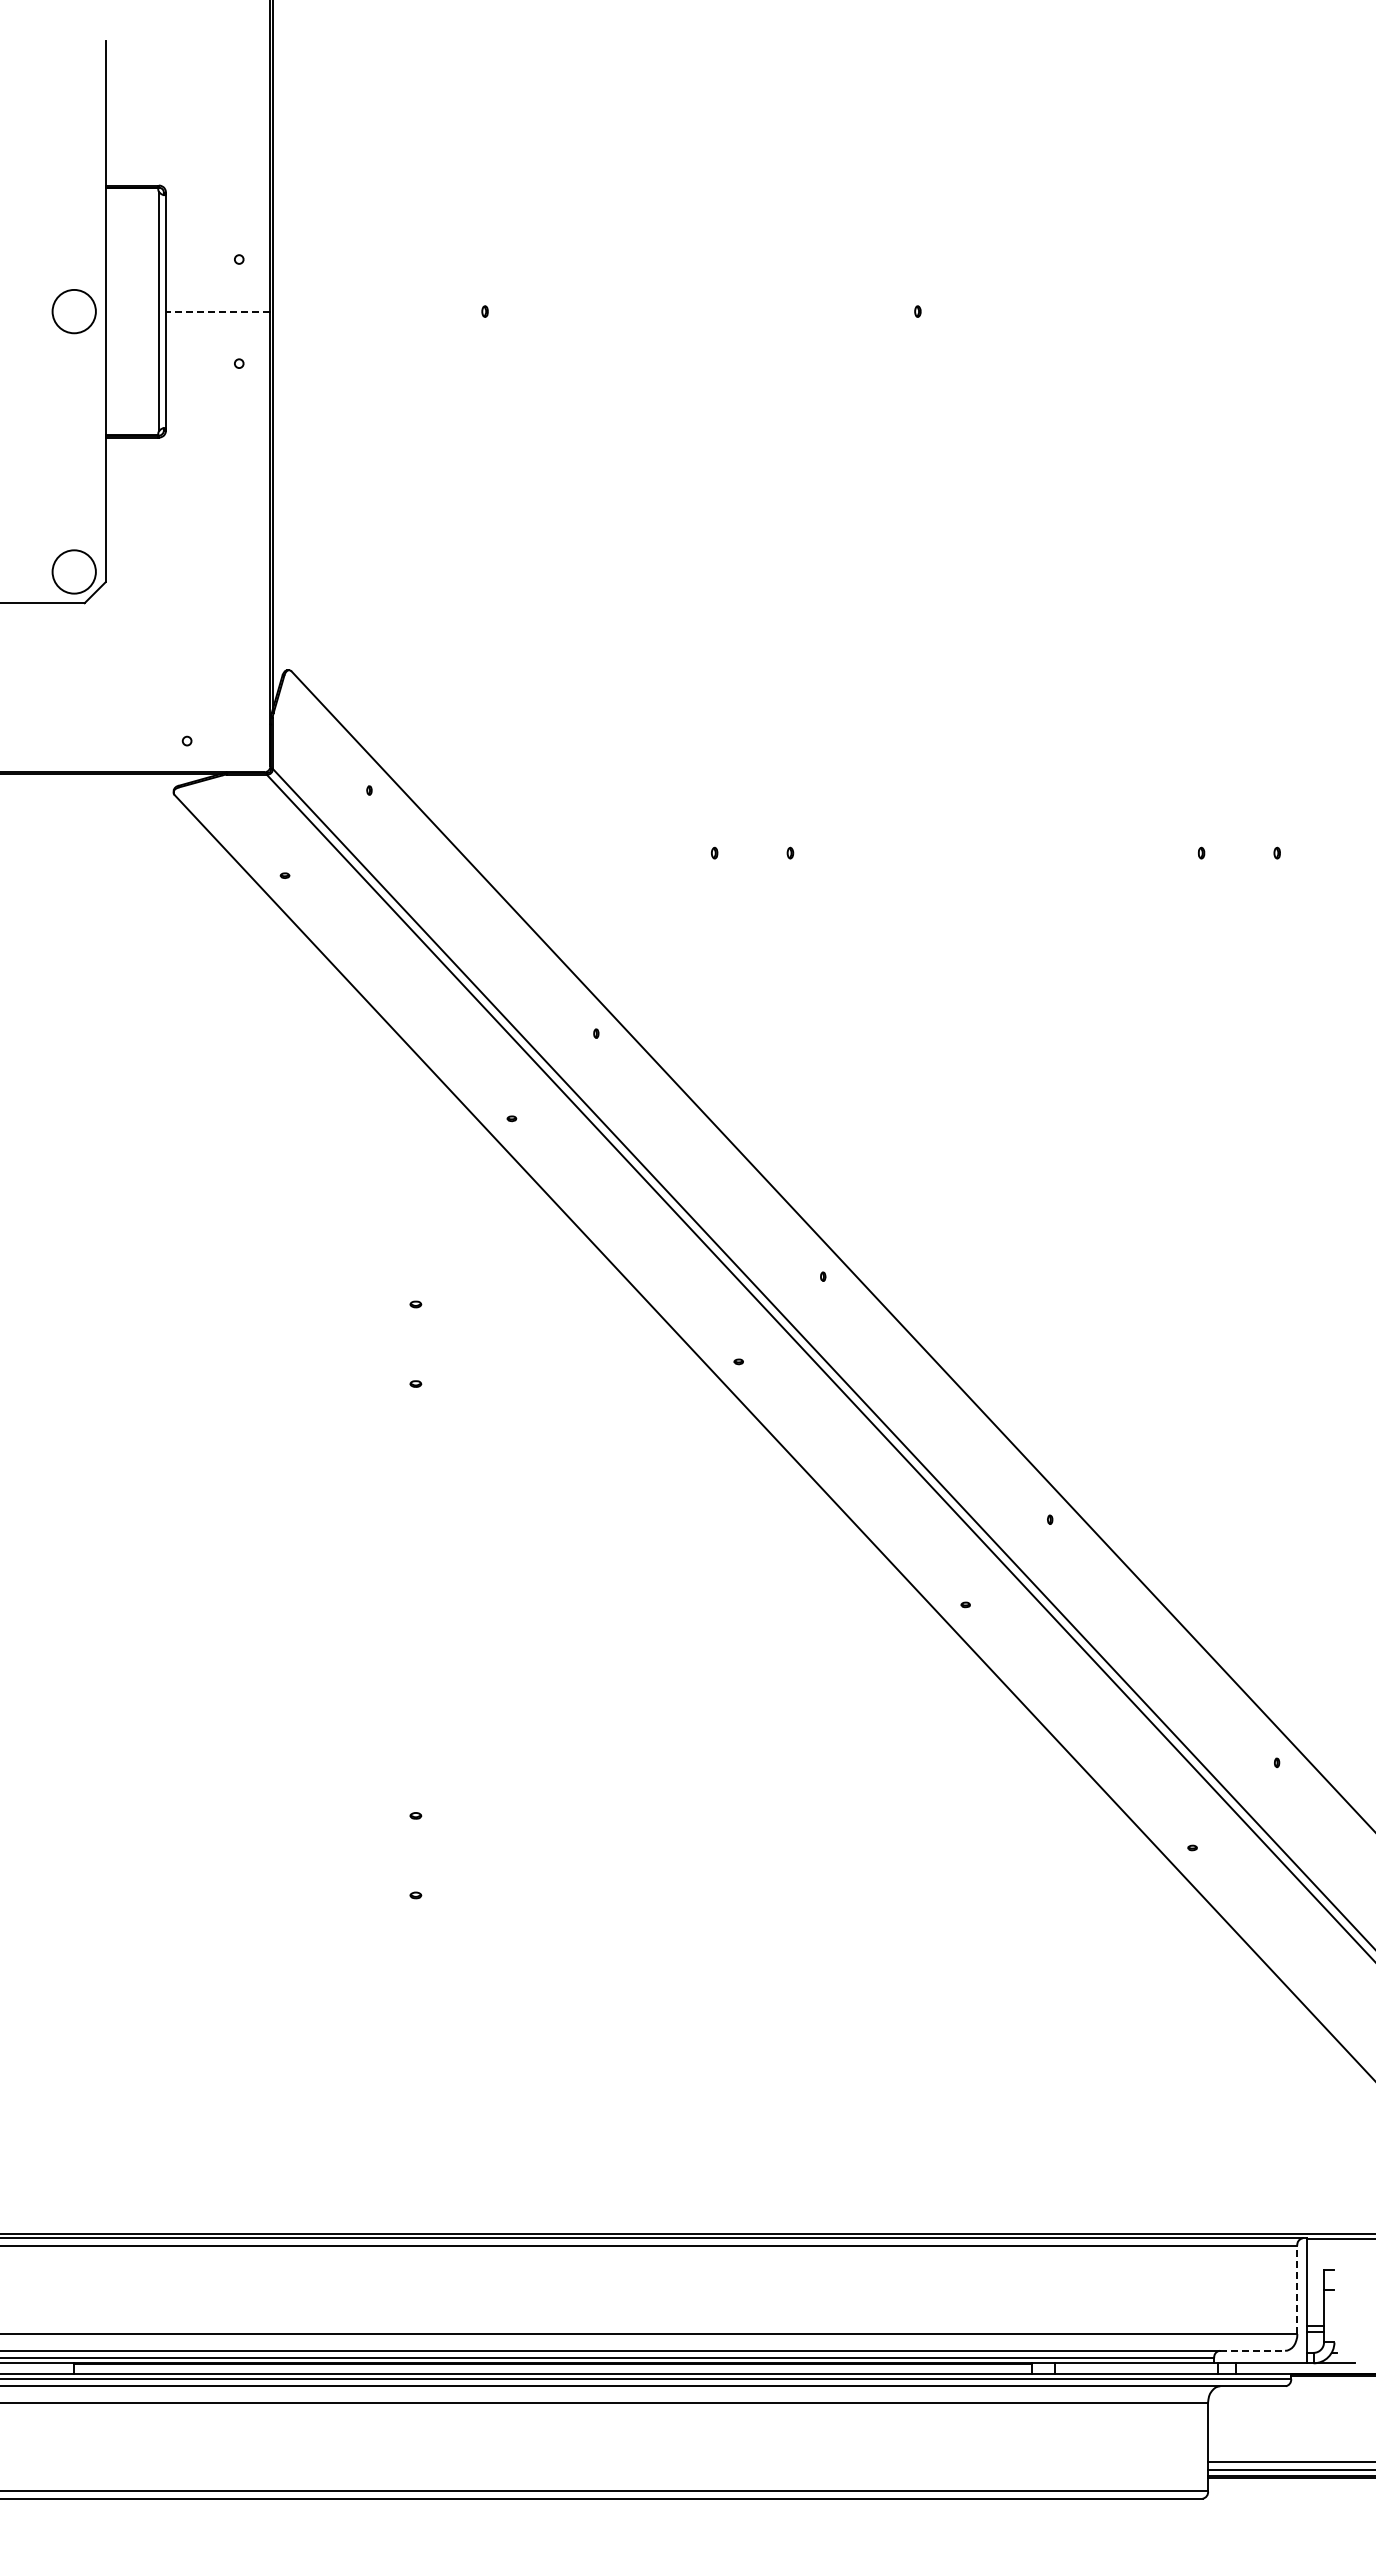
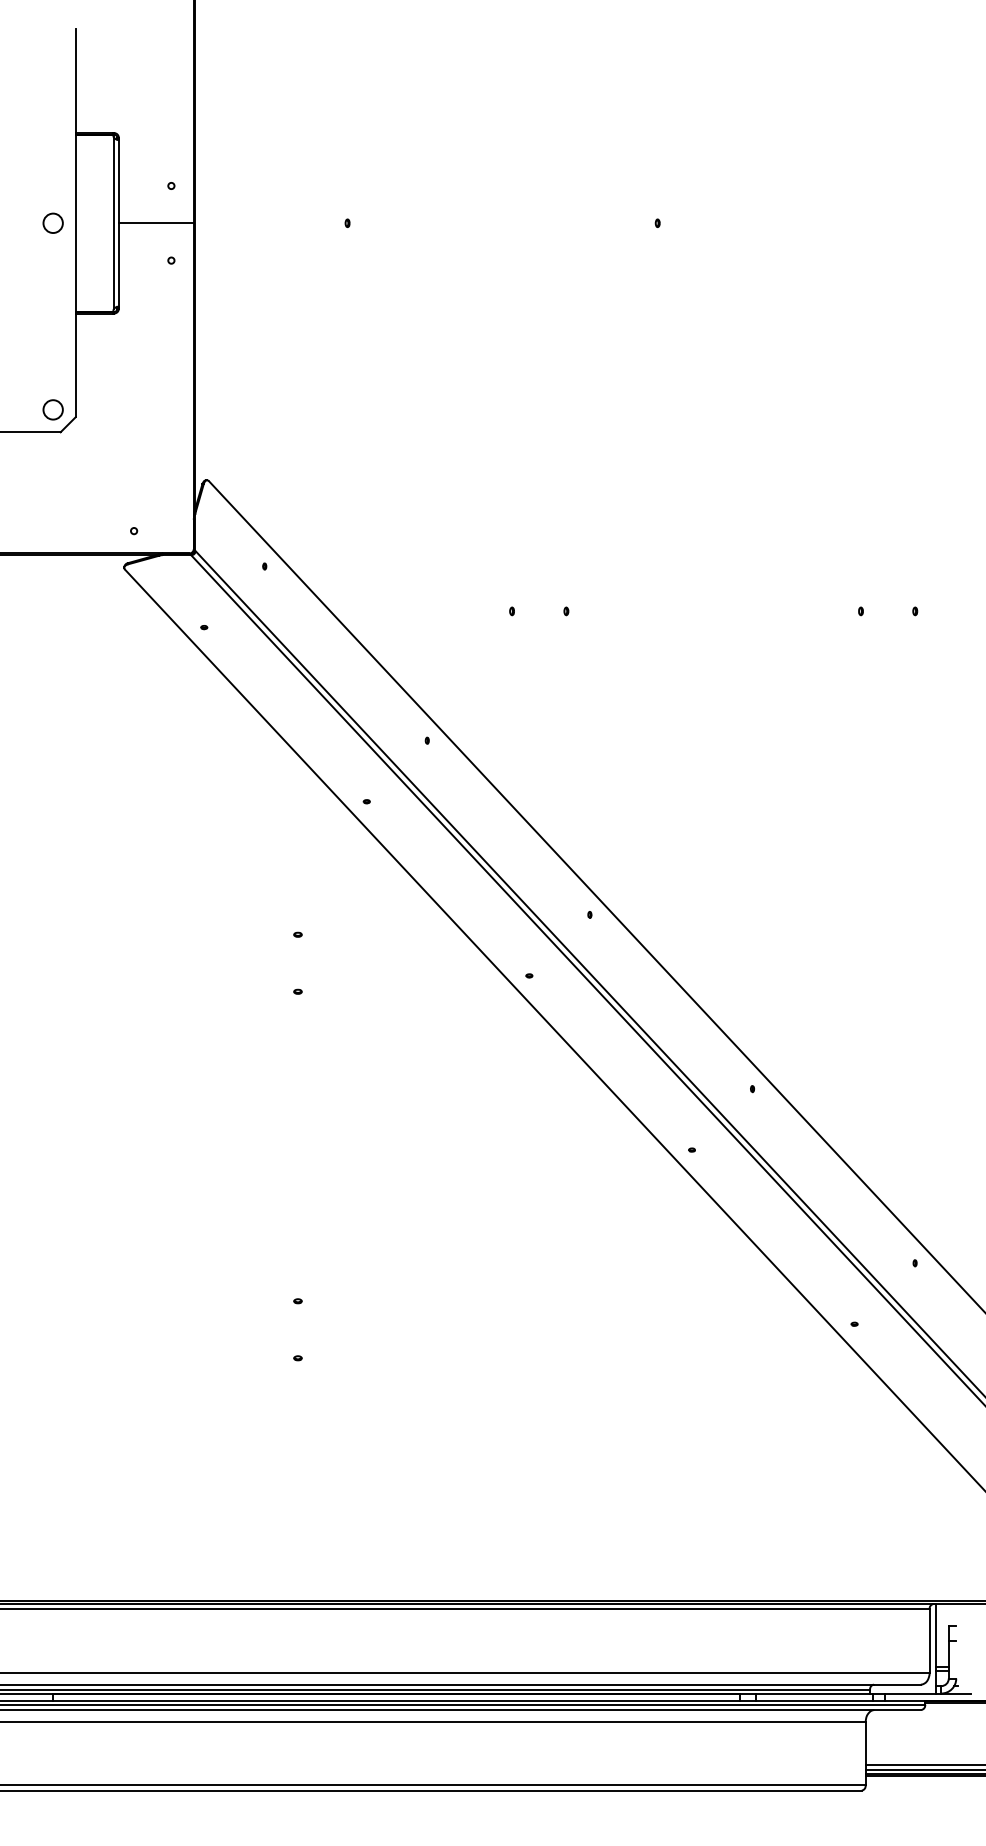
circle: (73, 311) -> (52, 223), size x0.62
line: (217, 311) -> (155, 223), dashed -> solid
circle: (73, 571) -> (52, 409), size x0.62
line: (1297, 2289) -> (929, 1640), dashed -> solid
line: (1252, 2350) -> (897, 1684), dashed -> solid

